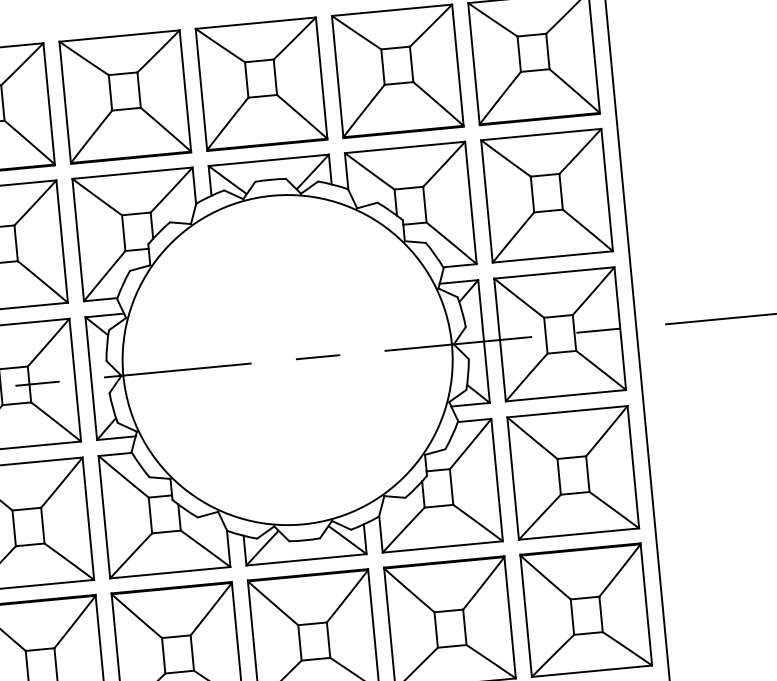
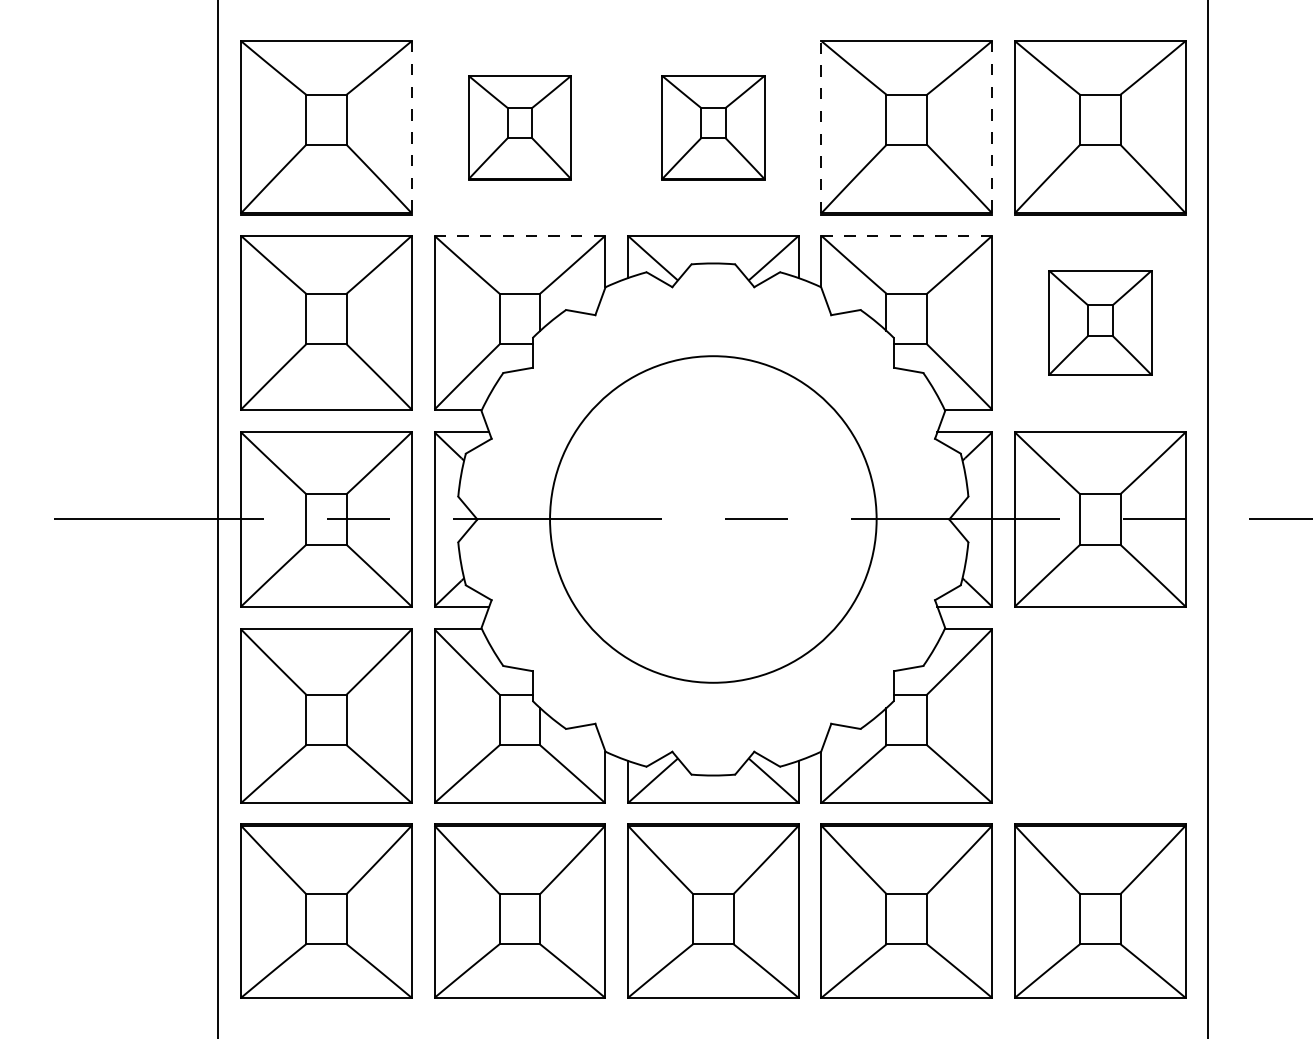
line: (458, 65) -> (992, 127), solid -> dashed
line: (337, 76) -> (821, 126), solid -> dashed
part: (261, 84) -> (713, 127), size x0.6
part: (125, 96) -> (519, 127), size x0.6
line: (48, 104) -> (411, 127), solid -> dashed
line: (405, 147) -> (907, 235), solid -> dashed
line: (132, 172) -> (520, 235), solid -> dashed
part: (547, 195) -> (1100, 322), size x0.6
circle: (287, 360) -> (713, 519), size x0.7
part: (573, 472) -> (1100, 715), removed

